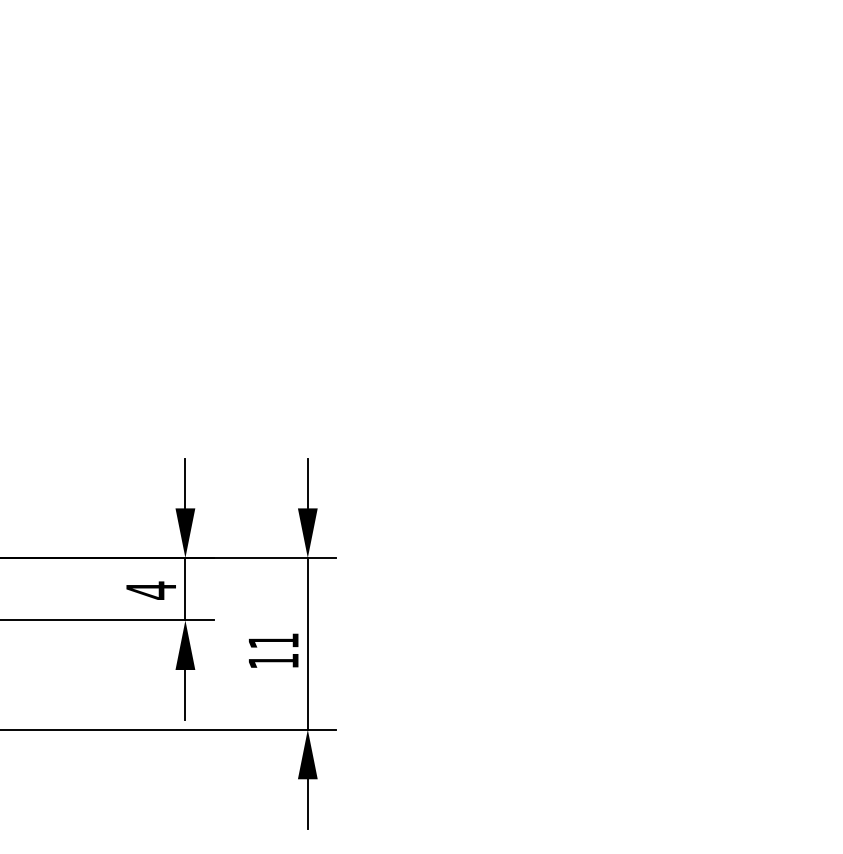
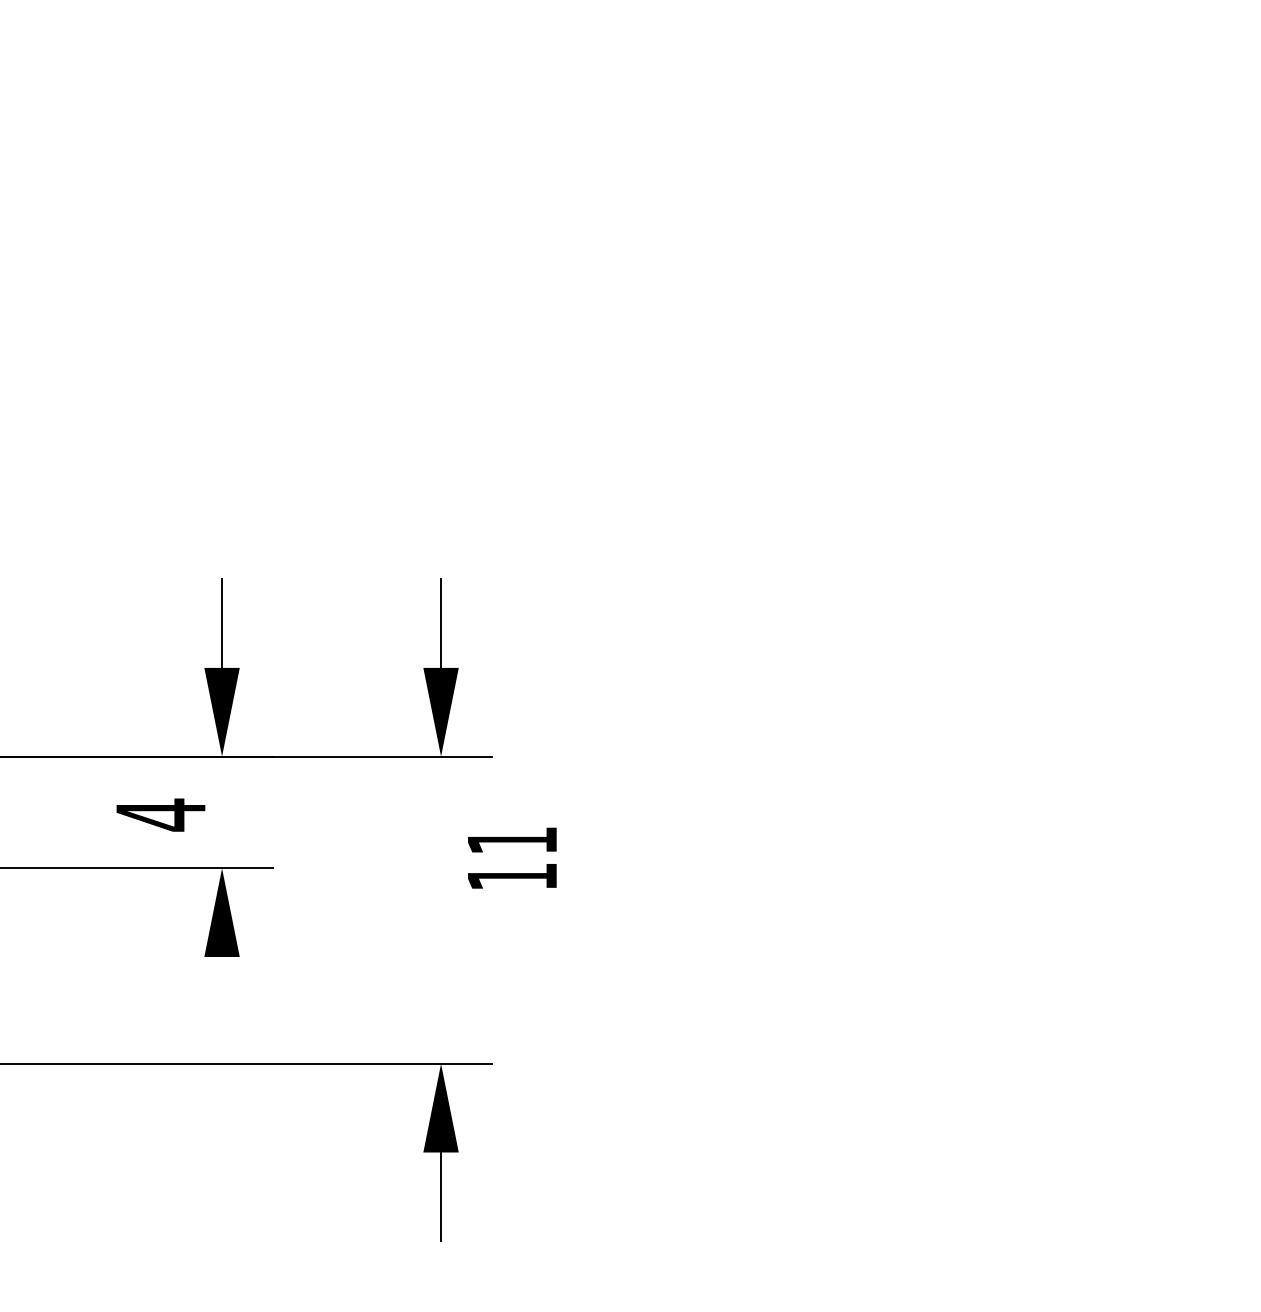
line: (185, 588) -> (222, 811), removed
line: (307, 643) -> (440, 909), removed
text: (273, 650) -> (512, 857), moved
line: (185, 694) -> (222, 1000), removed

